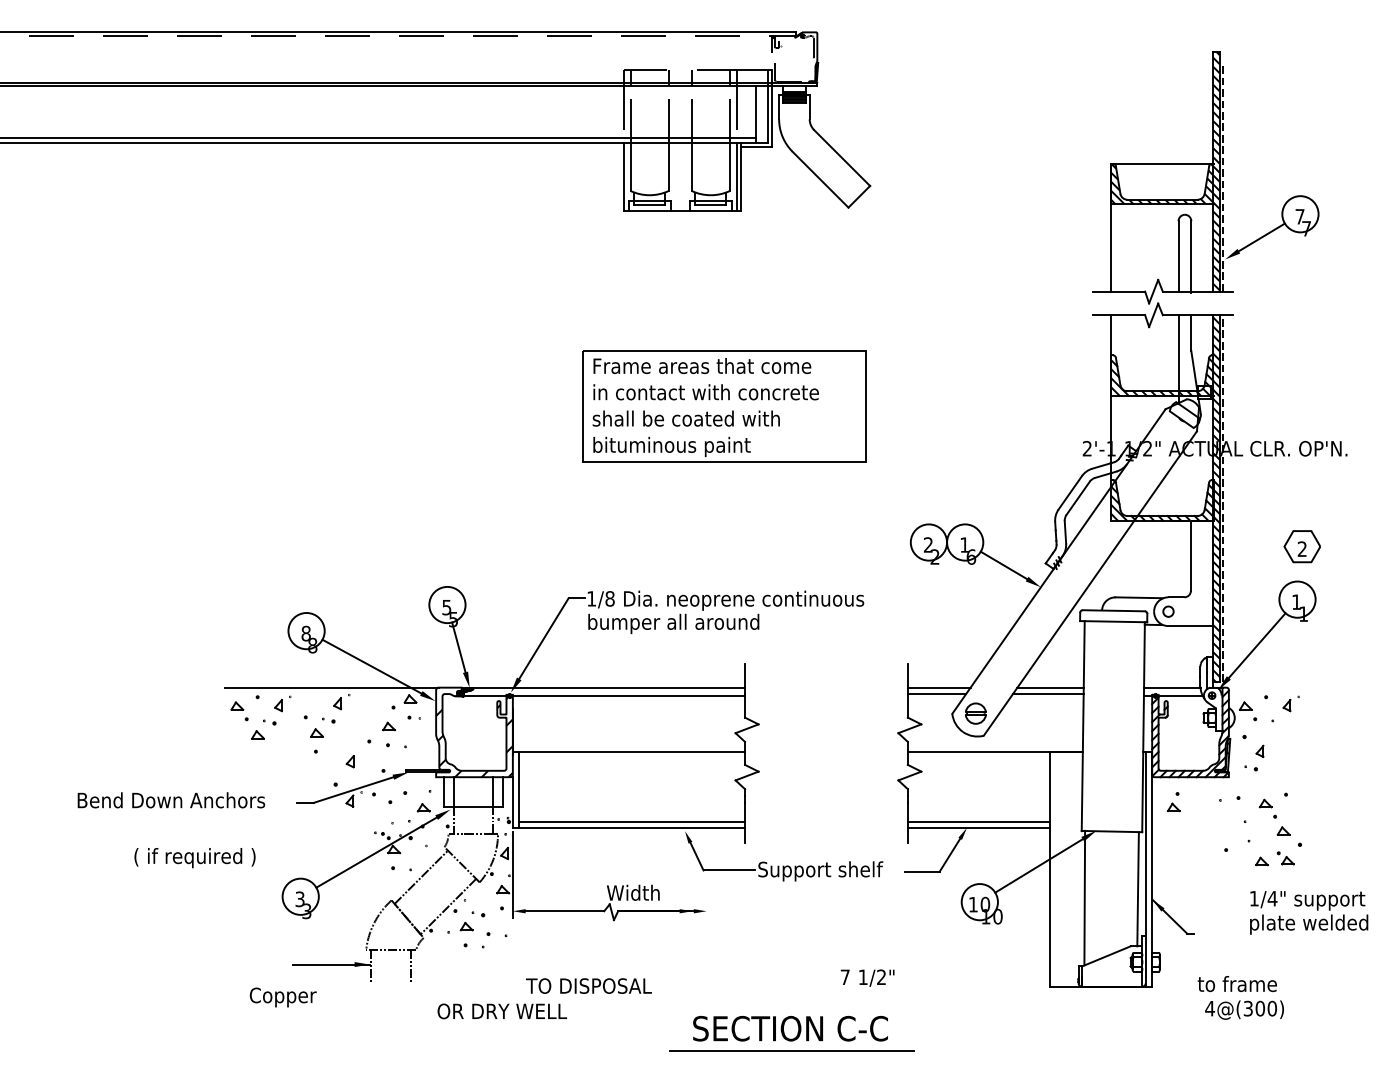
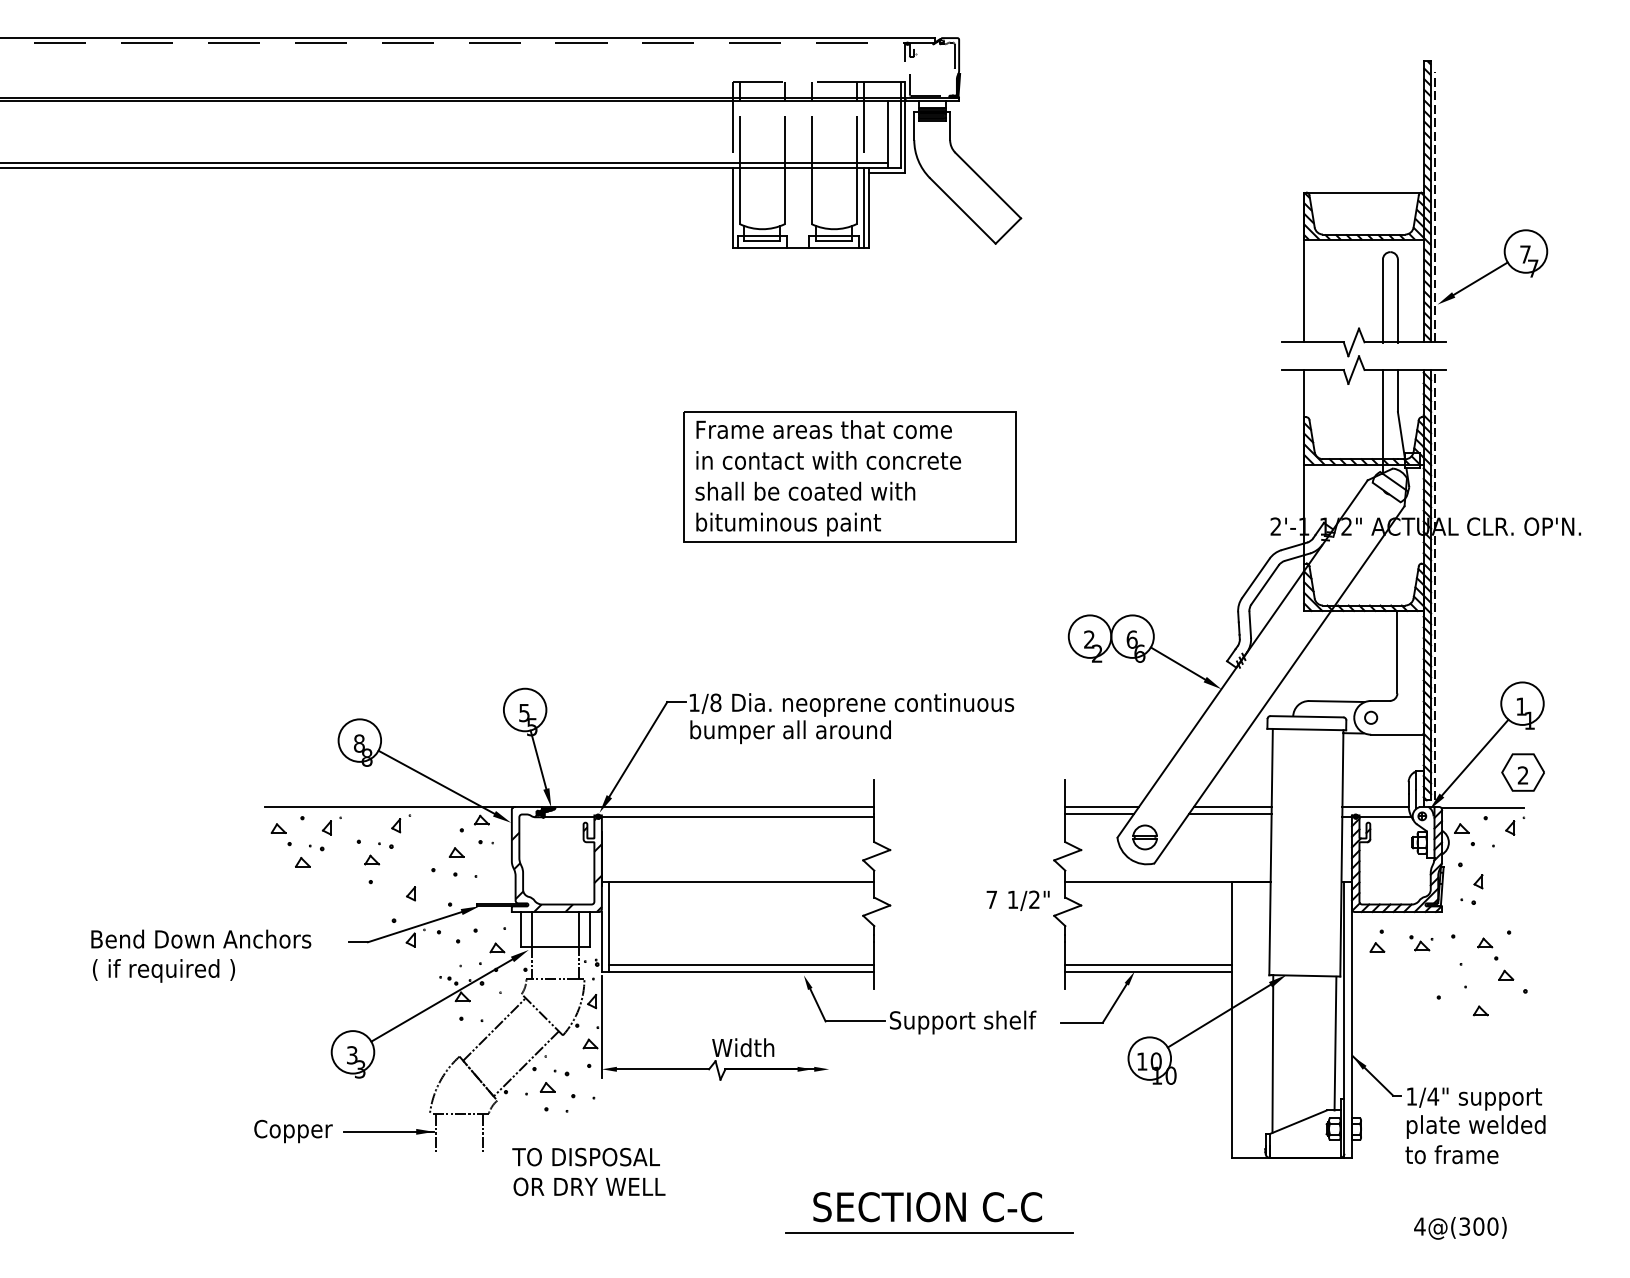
text: (964, 544) -> (1131, 639), 1 -> 6
part: (1301, 546) -> (1522, 772), moved
line: (1263, 688) -> (1482, 807), added
text: (194, 857) -> (163, 970), moved
part: (1285, 858) -> (1419, 943), moved
text: (1308, 912) -> (1475, 1112), moved
text: (867, 977) -> (1017, 900), moved
text: (588, 985) -> (585, 1156), moved
text: (283, 997) -> (293, 1131), moved
text: (1244, 1010) -> (1460, 1228), moved

